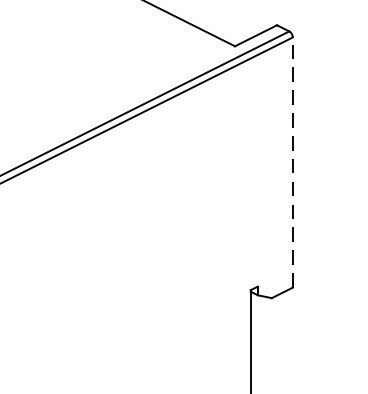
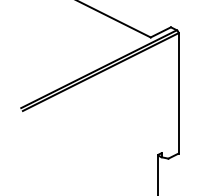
line: (292, 160) -> (178, 92), dashed -> solid

